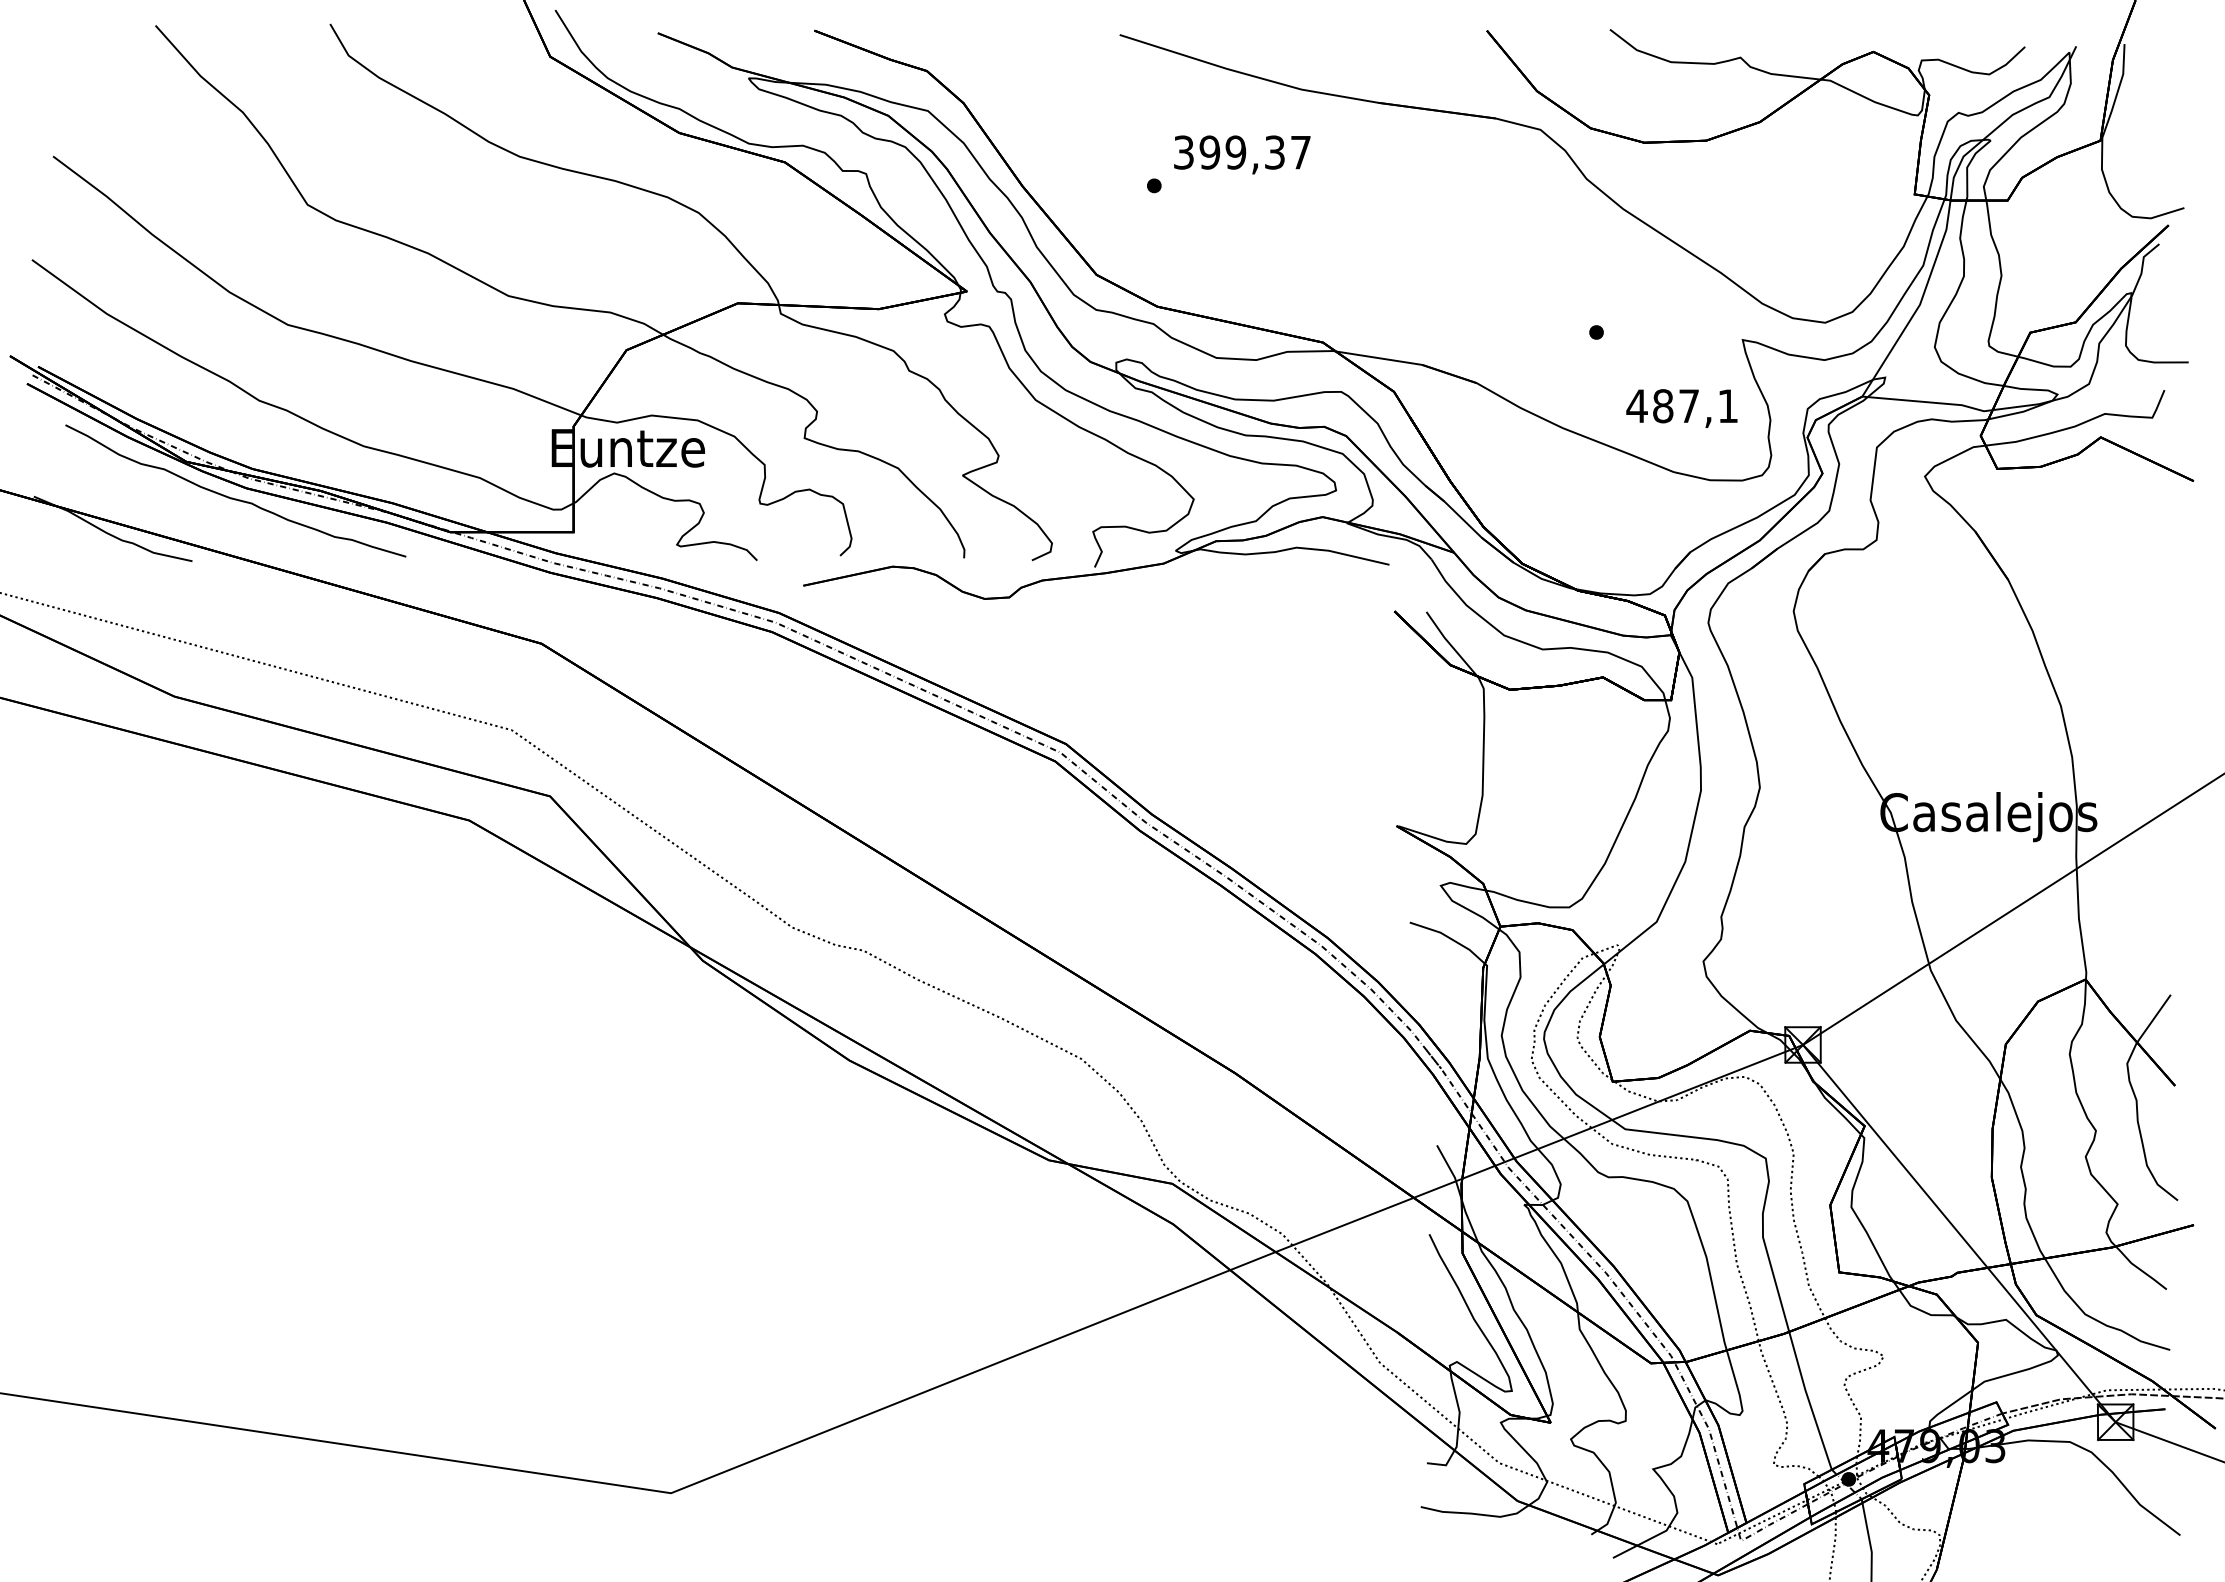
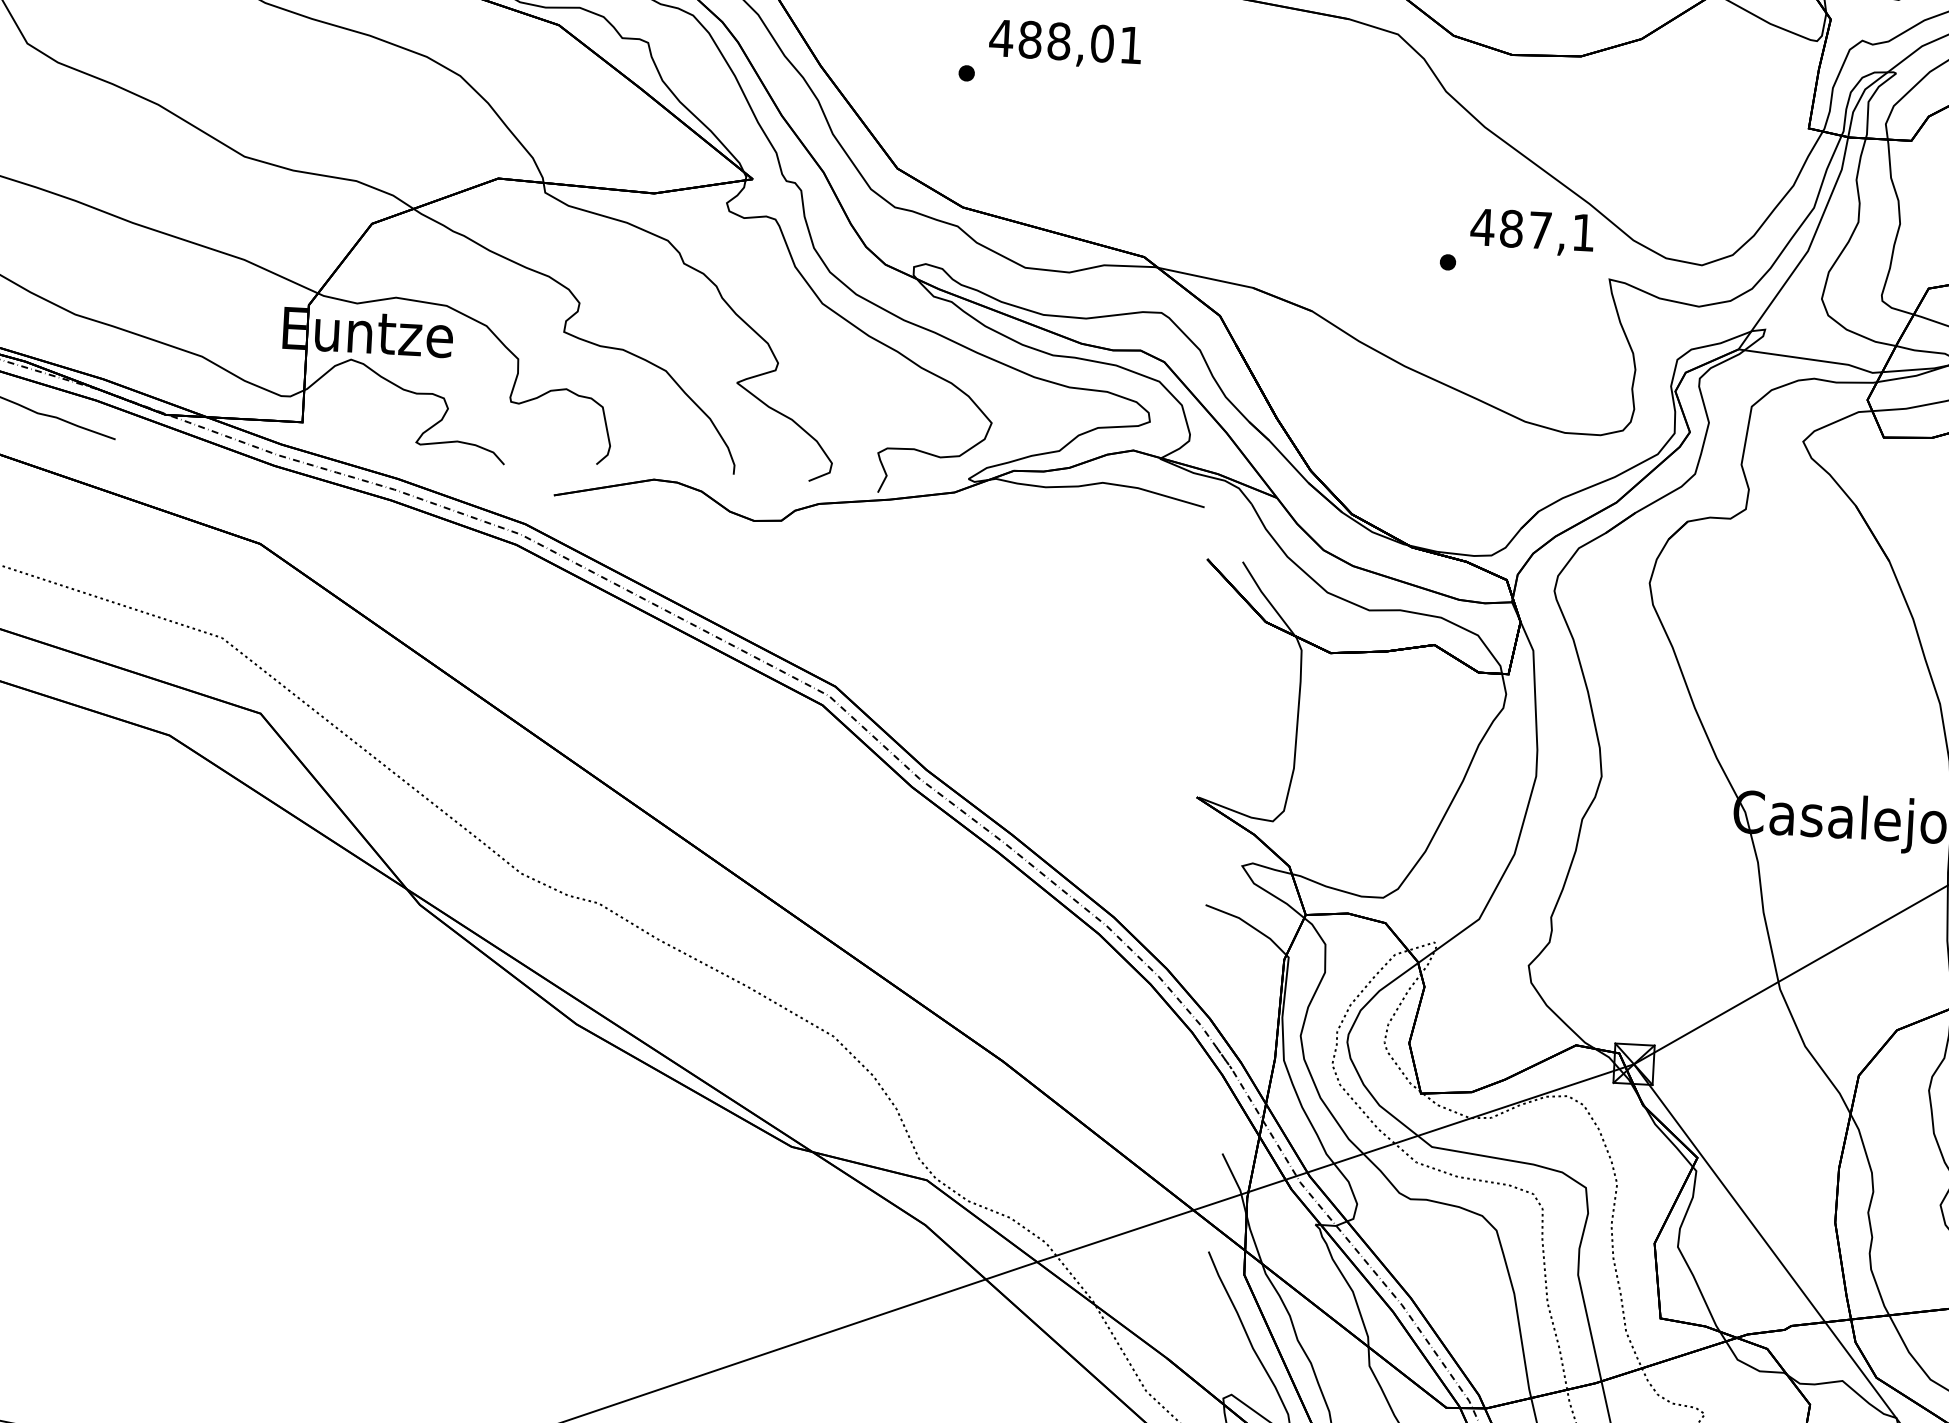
text: (1241, 152) -> (1065, 41), 399,37 -> 488,01
text: (1681, 408) -> (1531, 232), moved

